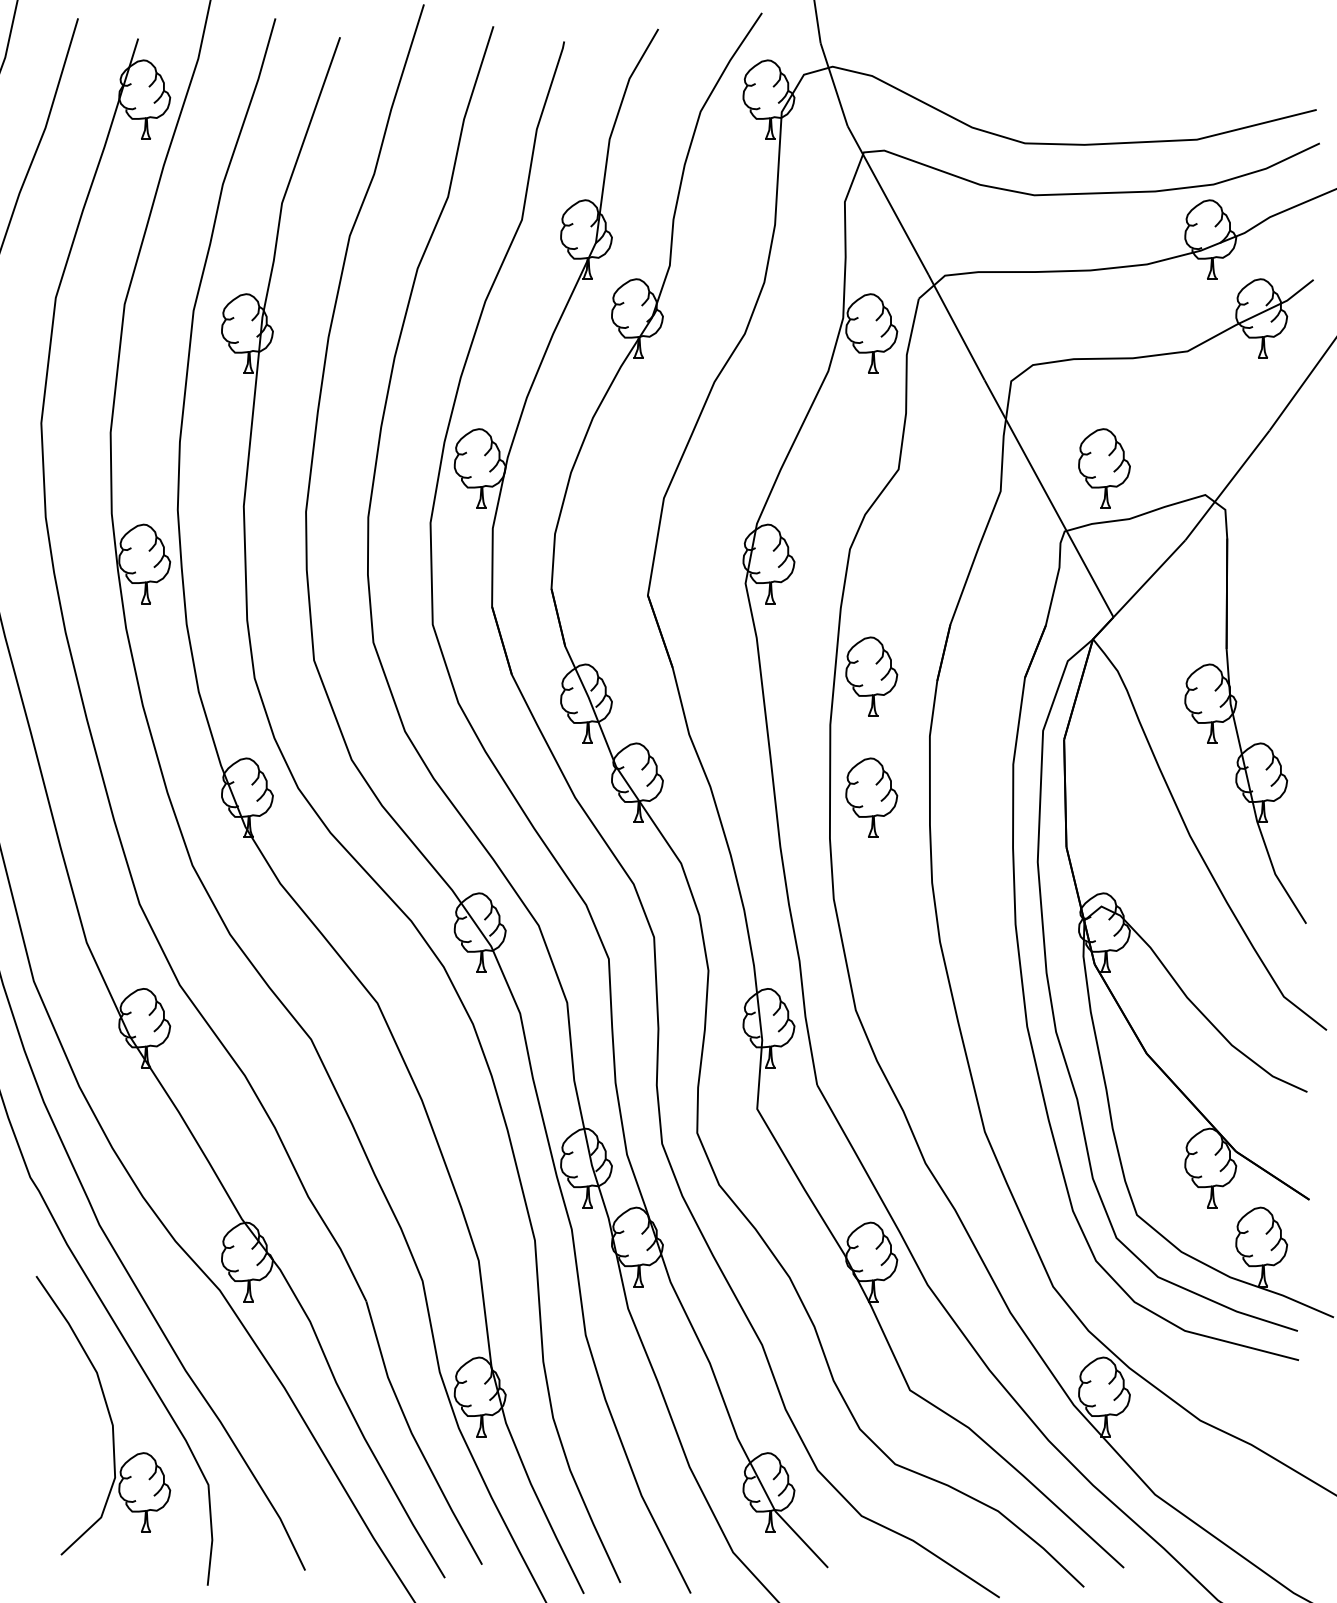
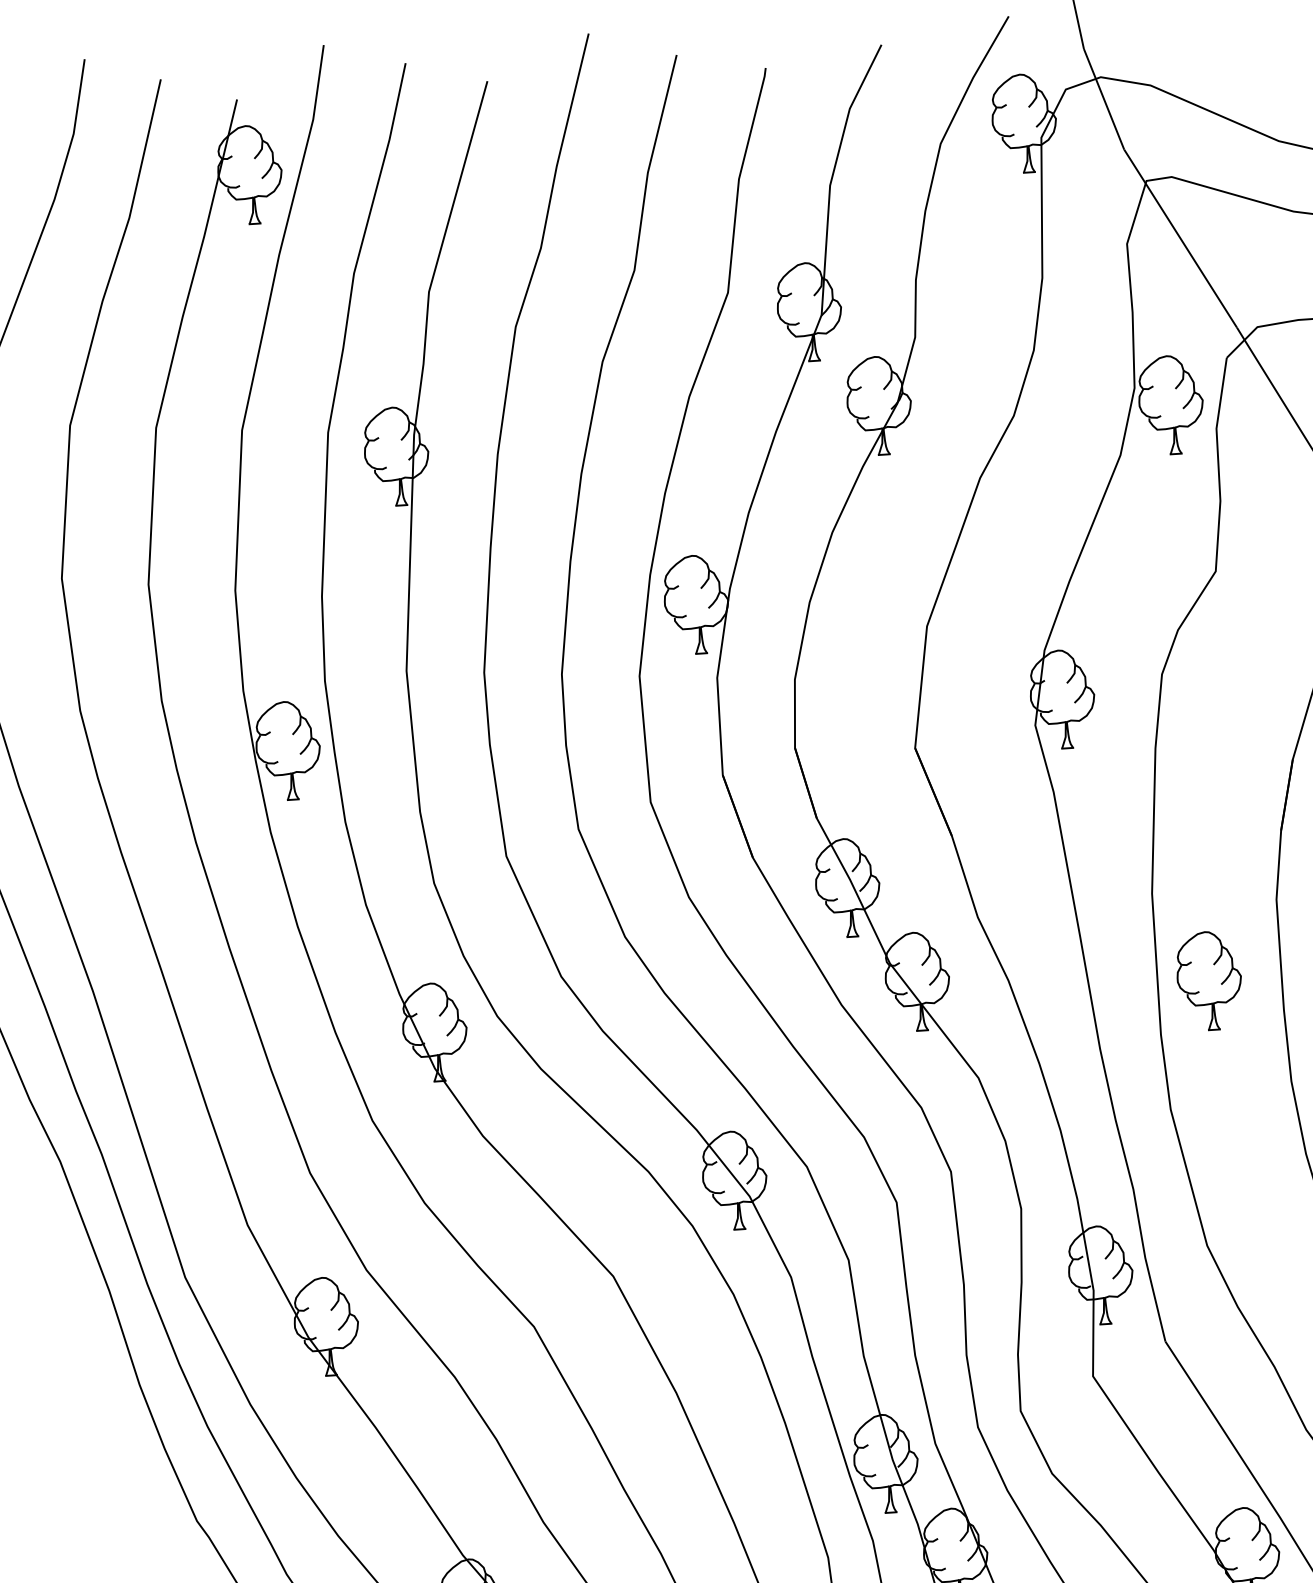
part: (871, 676) -> (1199, 830), removed

